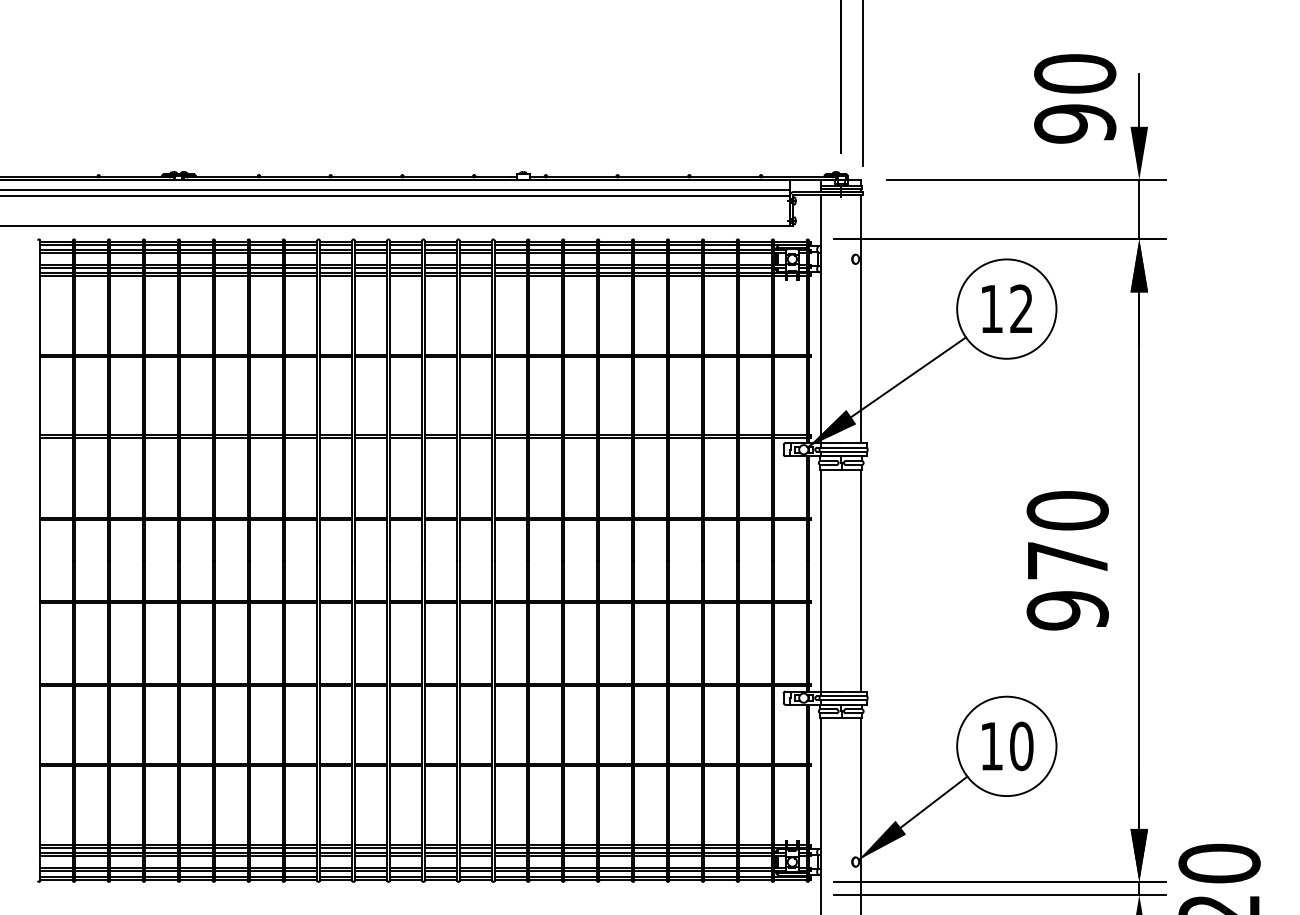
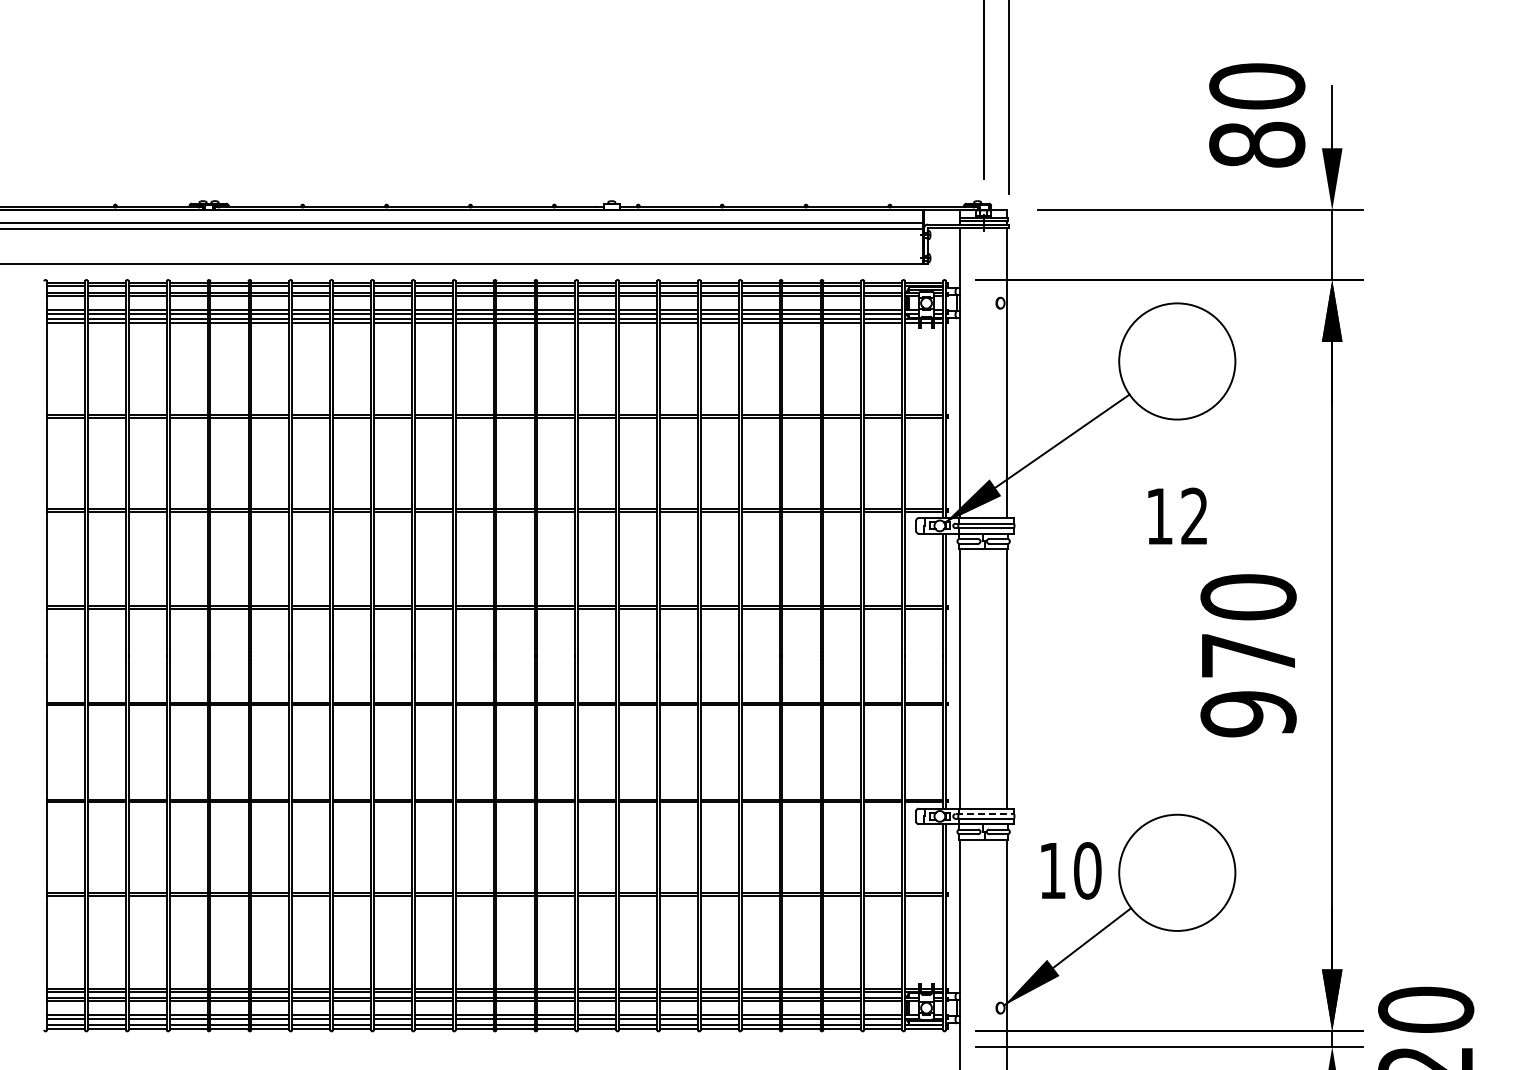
text: (1075, 123) -> (1257, 144), 90 -> 80
text: (1007, 308) -> (1177, 515), moved
line: (842, 696) -> (985, 814), solid -> dashed
text: (1007, 746) -> (1071, 870), moved

